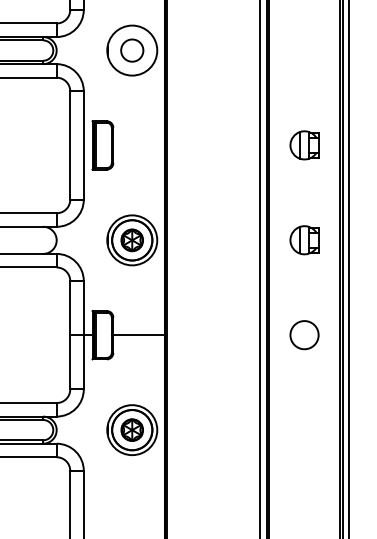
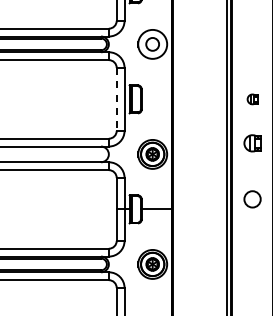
line: (69, 145) -> (116, 99), solid -> dashed
part: (304, 145) -> (252, 99), size x0.6
part: (304, 240) -> (252, 143), moved
circle: (304, 335) -> (252, 199), moved

